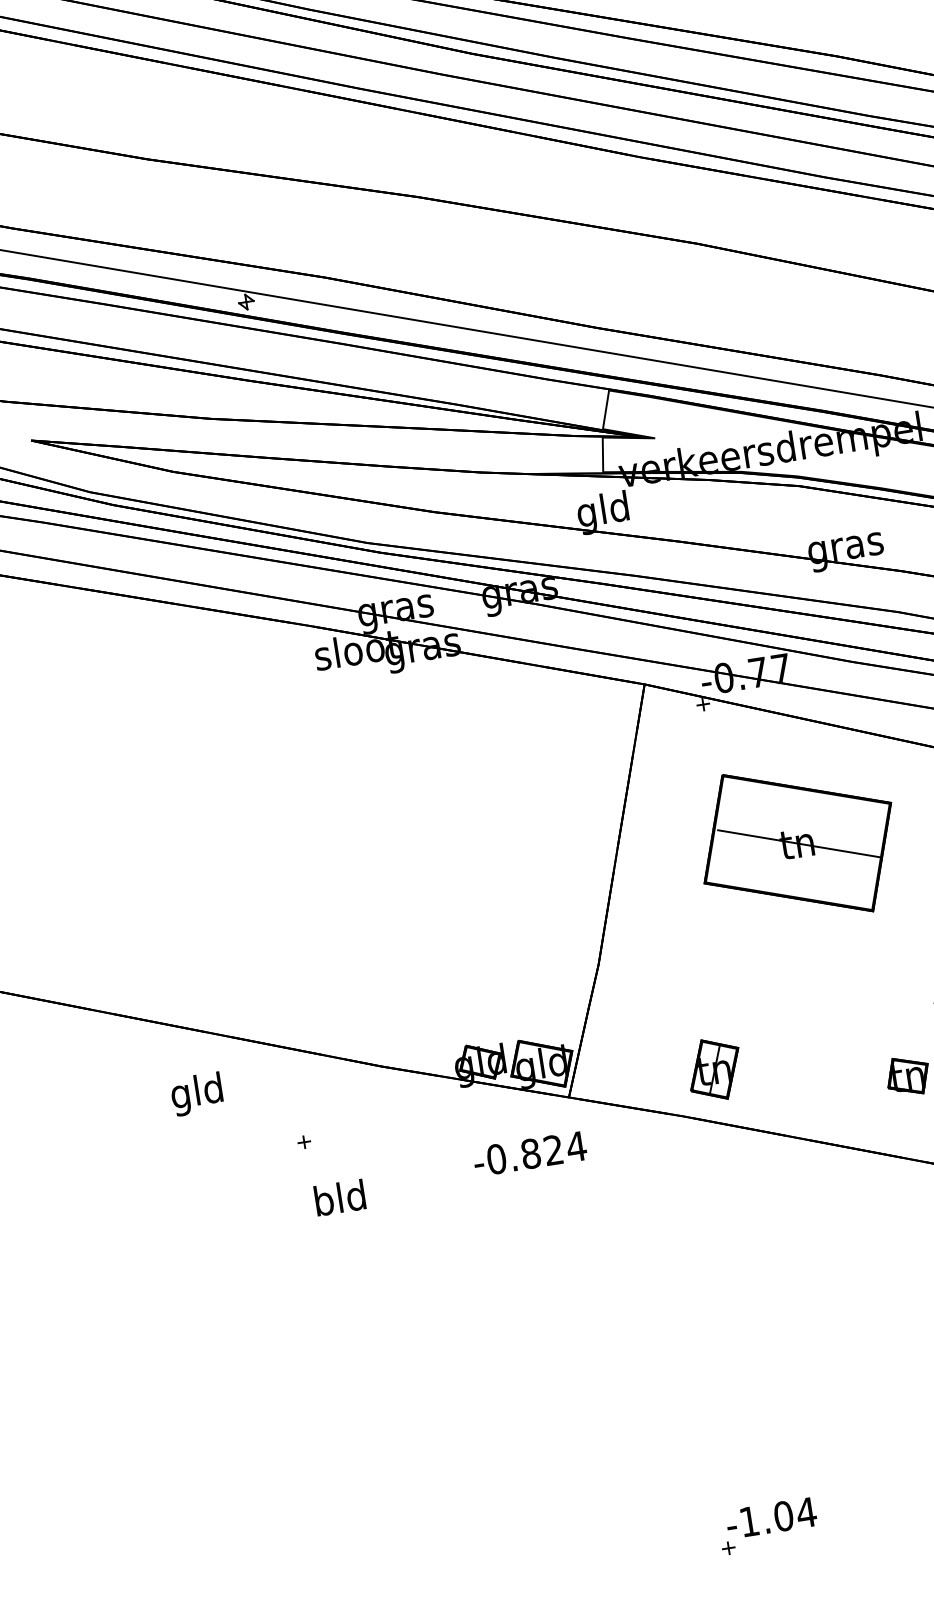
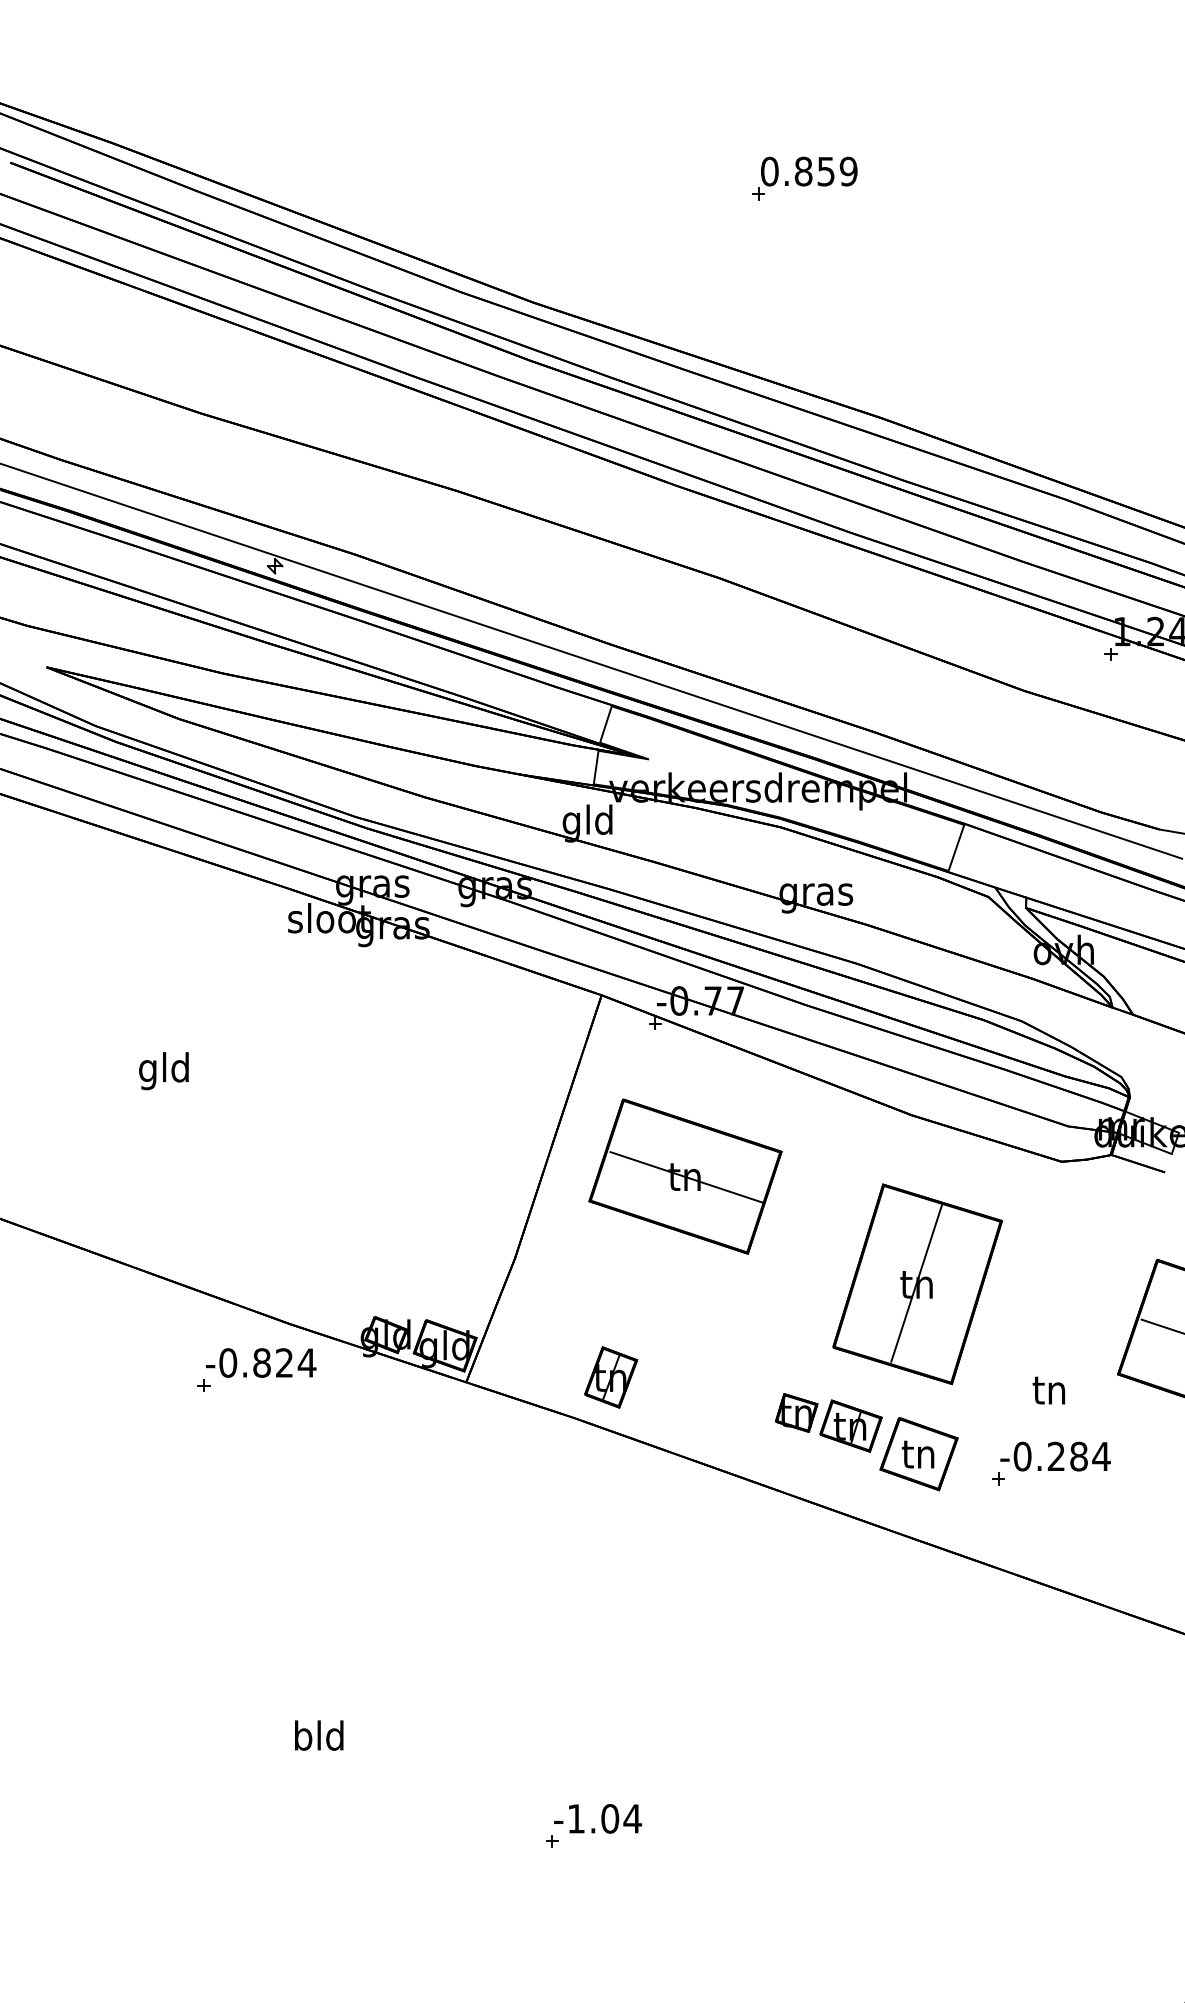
part: (797, 843) -> (685, 1176), moved
text: (196, 1094) -> (163, 1071), moved
text: (530, 1153) -> (261, 1362), moved
text: (340, 1197) -> (319, 1735), moved

